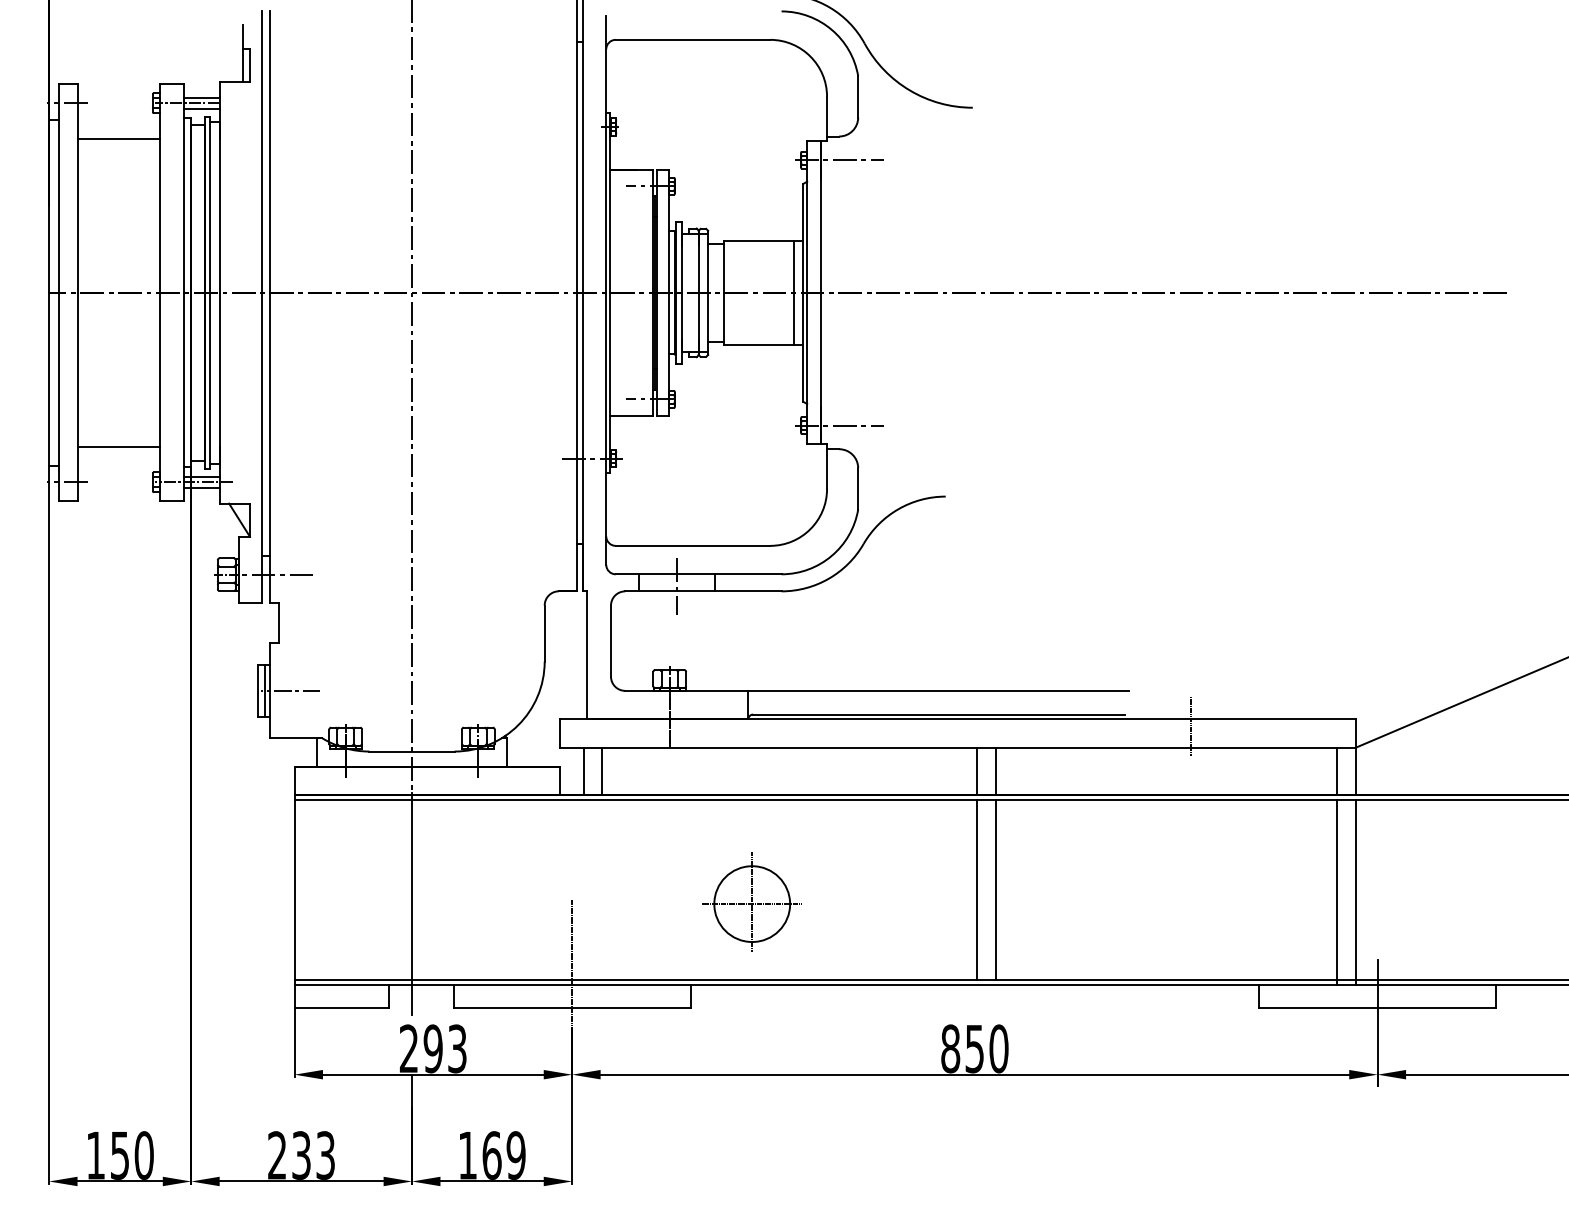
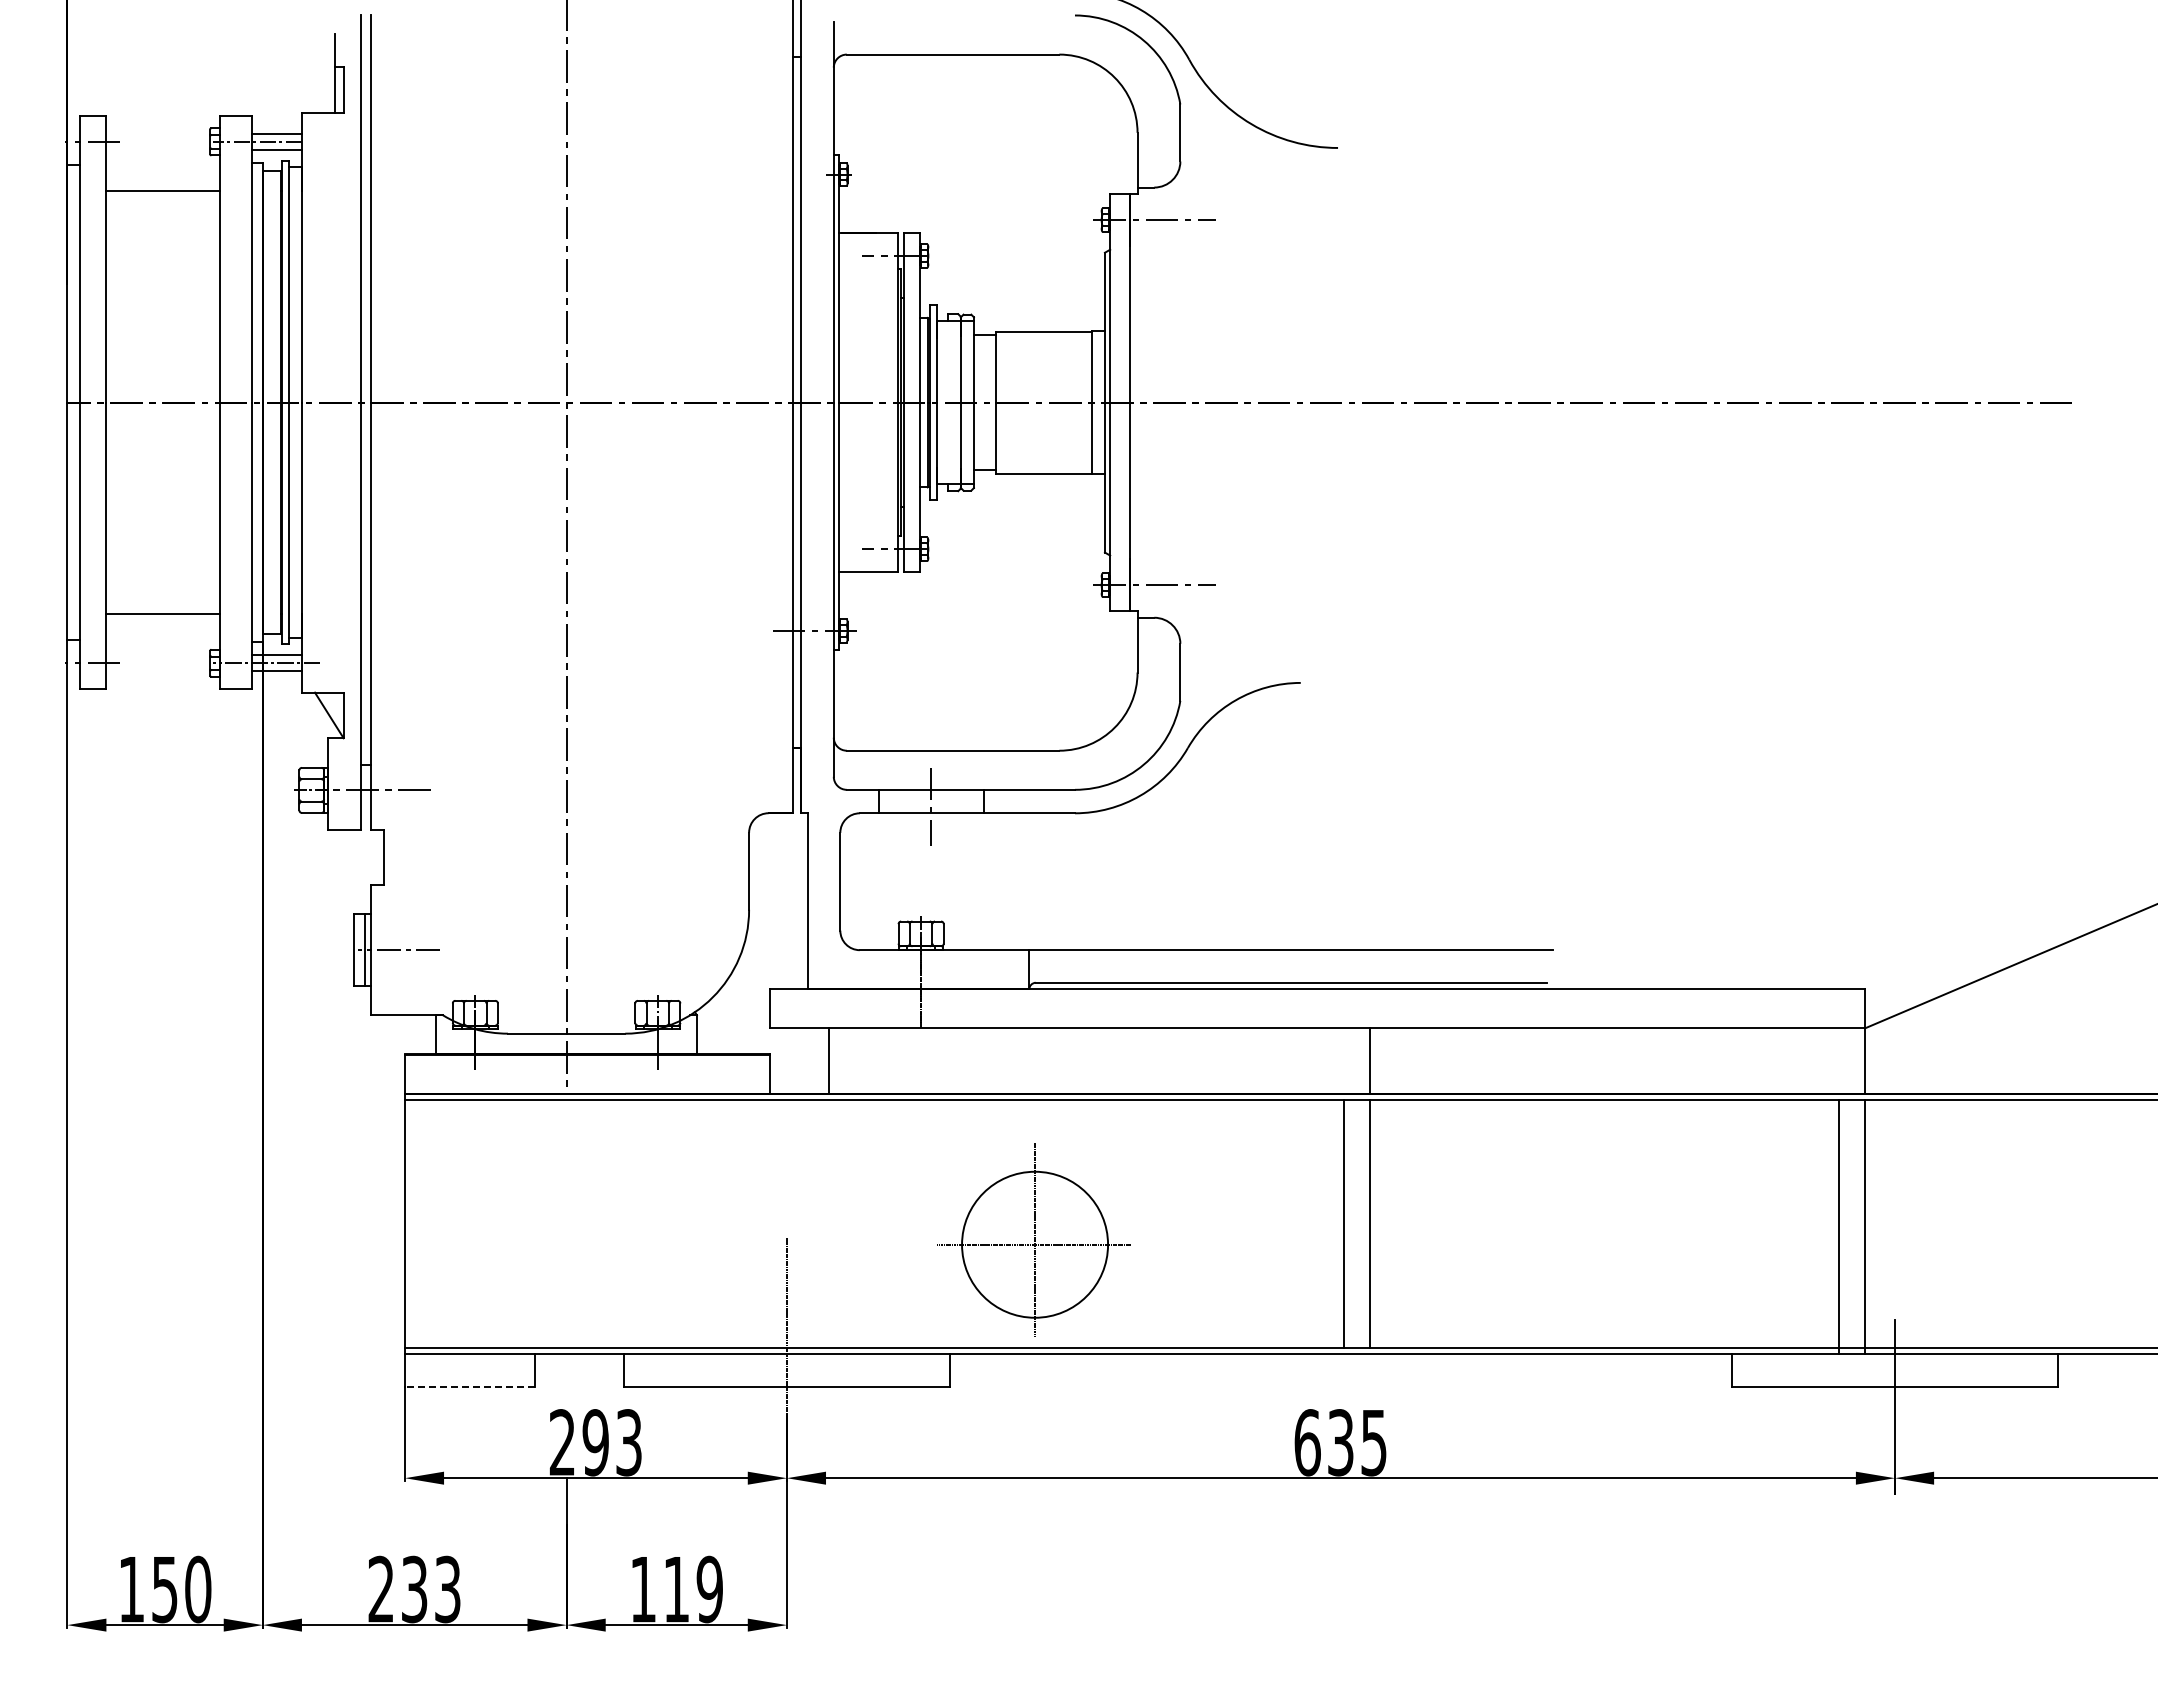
line: (1191, 726) -> (1638, 999), removed
line: (583, 771) -> (802, 1060), removed
line: (976, 771) -> (1343, 1060), removed
line: (1336, 771) -> (1838, 1060), removed
part: (751, 901) -> (1033, 1240), size x1.4
line: (411, 903) -> (566, 1242), removed
line: (341, 1008) -> (469, 1386), solid -> dashed
text: (974, 1048) -> (1340, 1442), 850 -> 635
text: (491, 1155) -> (676, 1589), 169 -> 119

